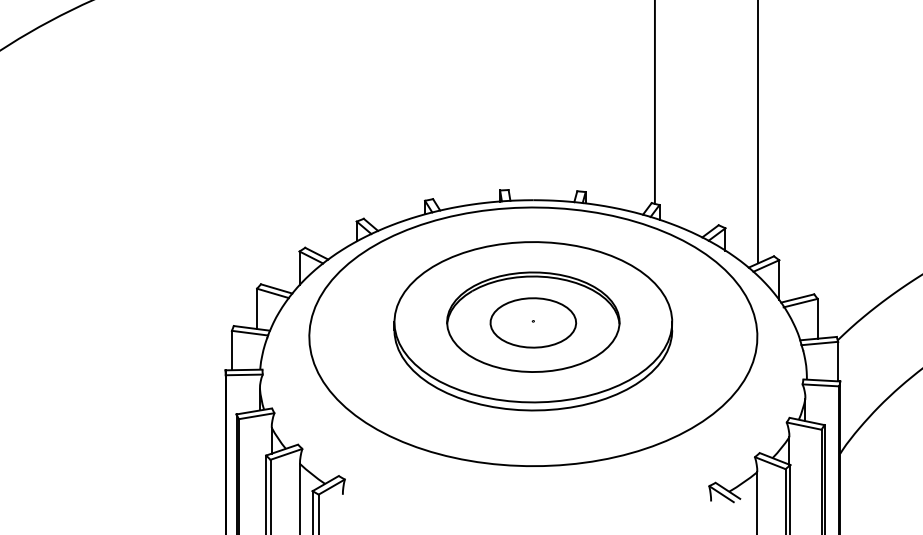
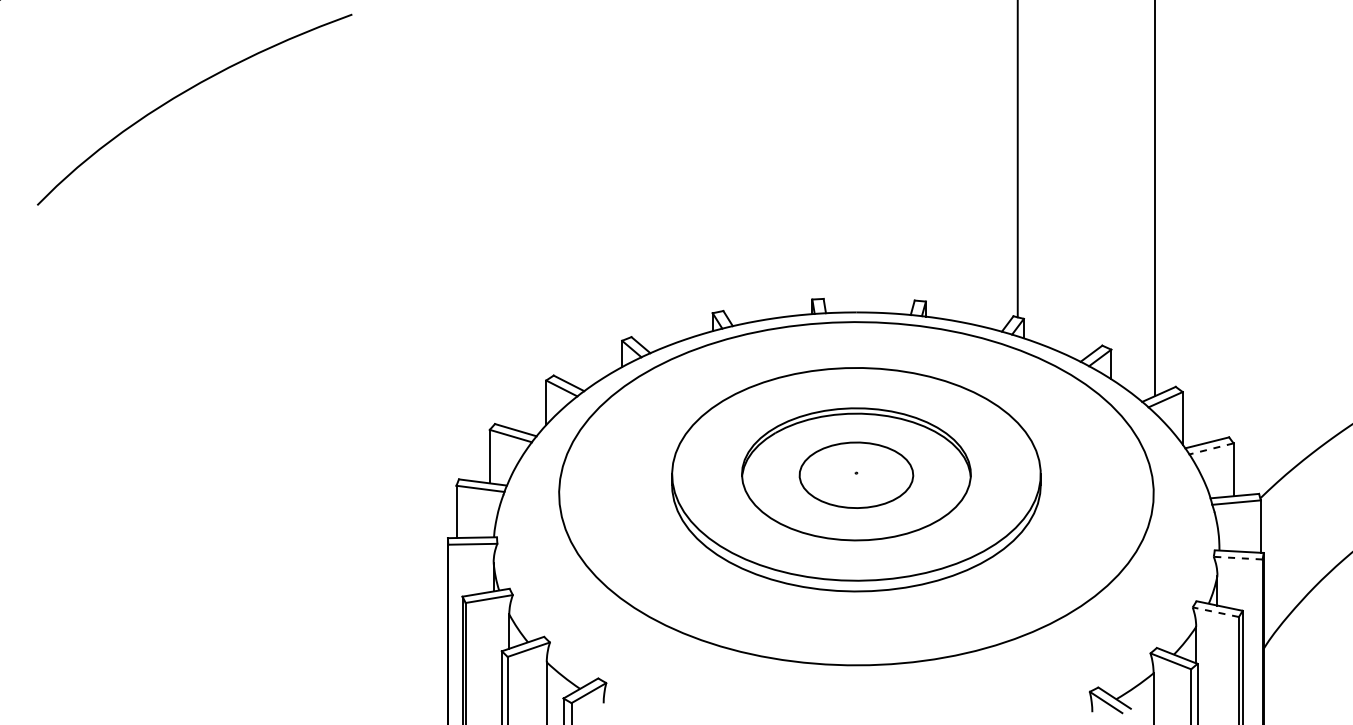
line: (800, 303) -> (1210, 449), solid -> dashed
line: (820, 385) -> (1237, 558), solid -> dashed
line: (803, 426) -> (1215, 612), solid -> dashed

